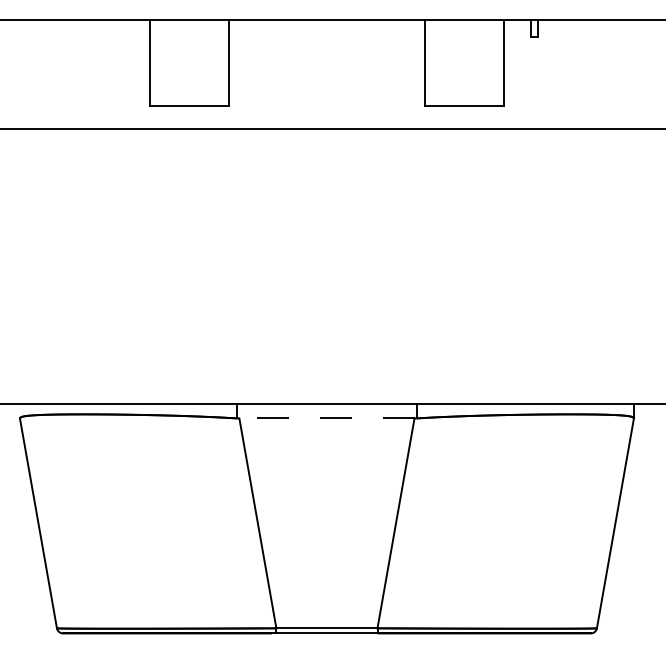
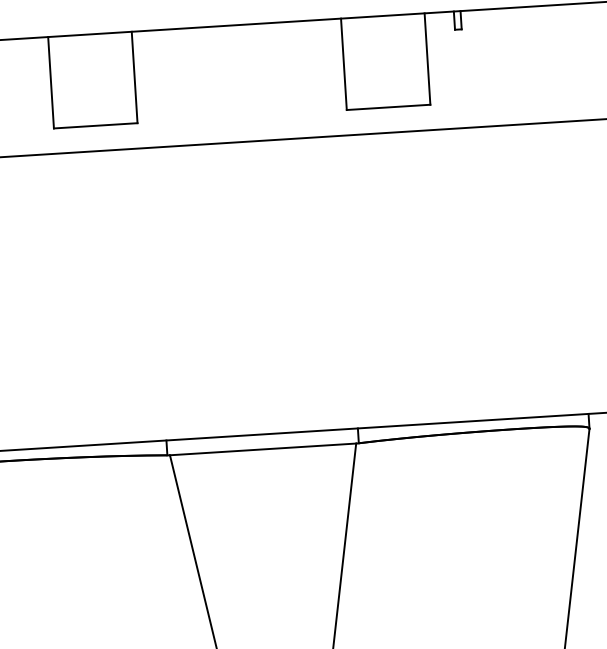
line: (326, 418) -> (262, 449), dashed -> solid

